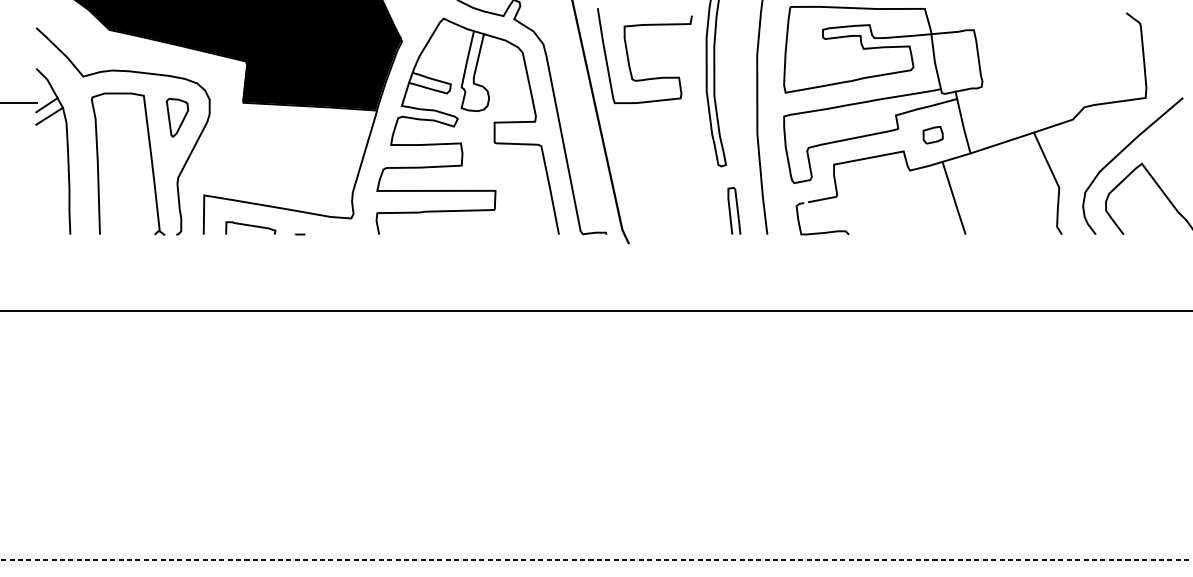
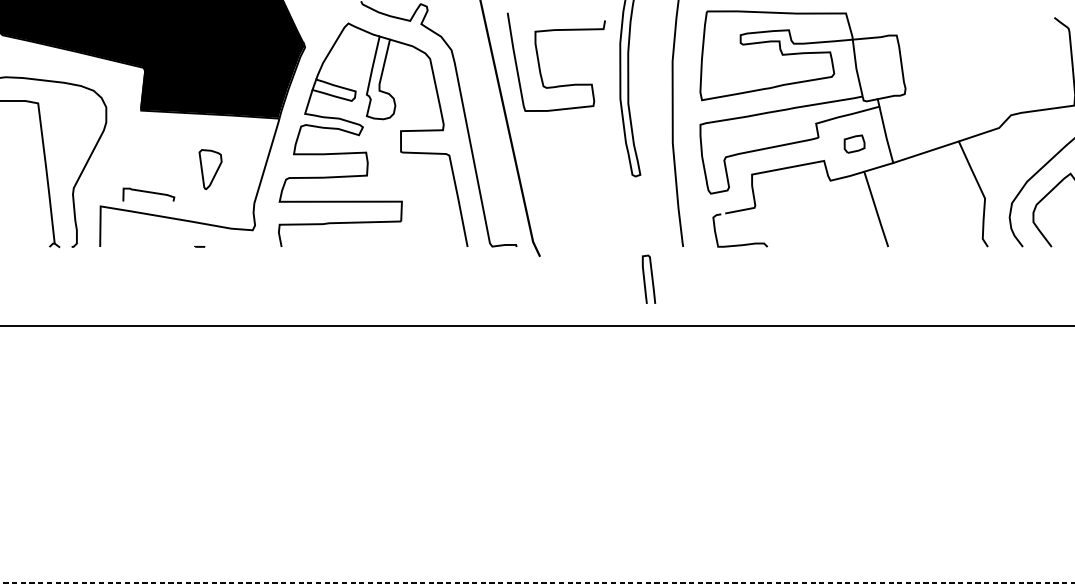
part: (177, 117) -> (210, 169), moved
curve: (736, 210) -> (651, 278), moved
curve: (250, 226) -> (148, 193), moved

